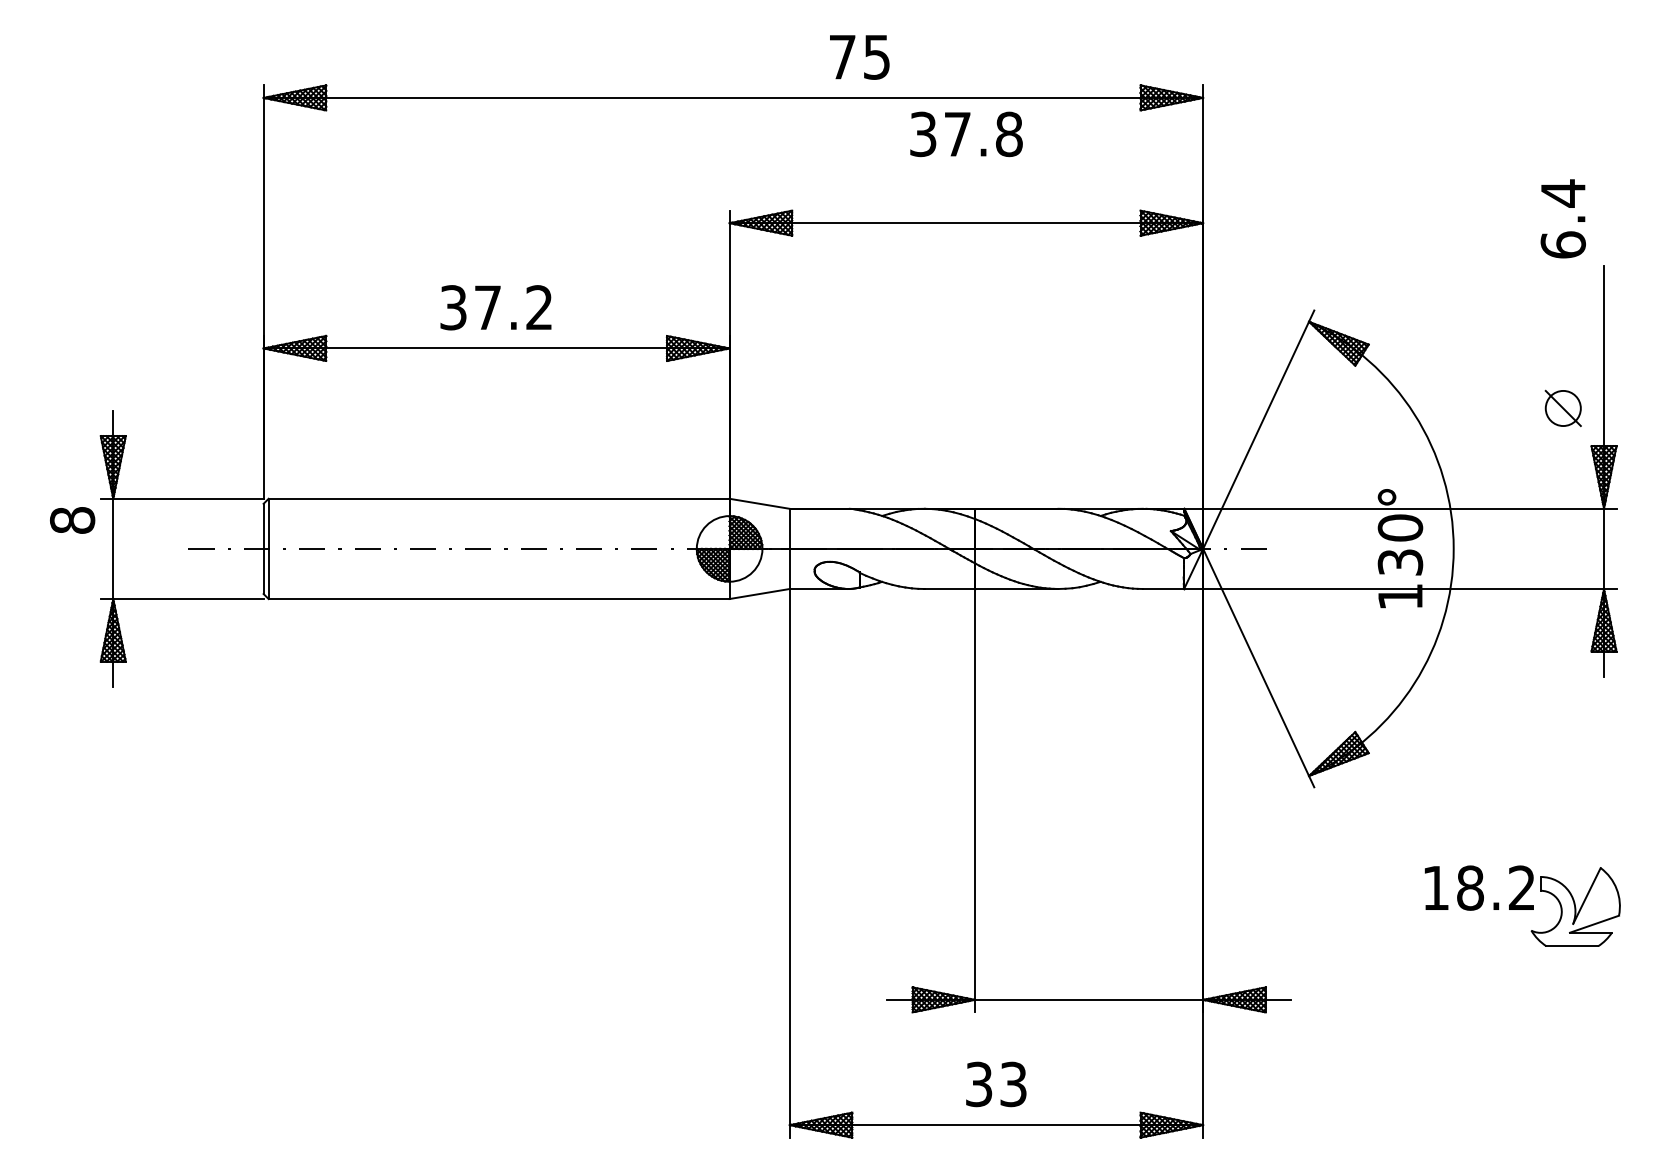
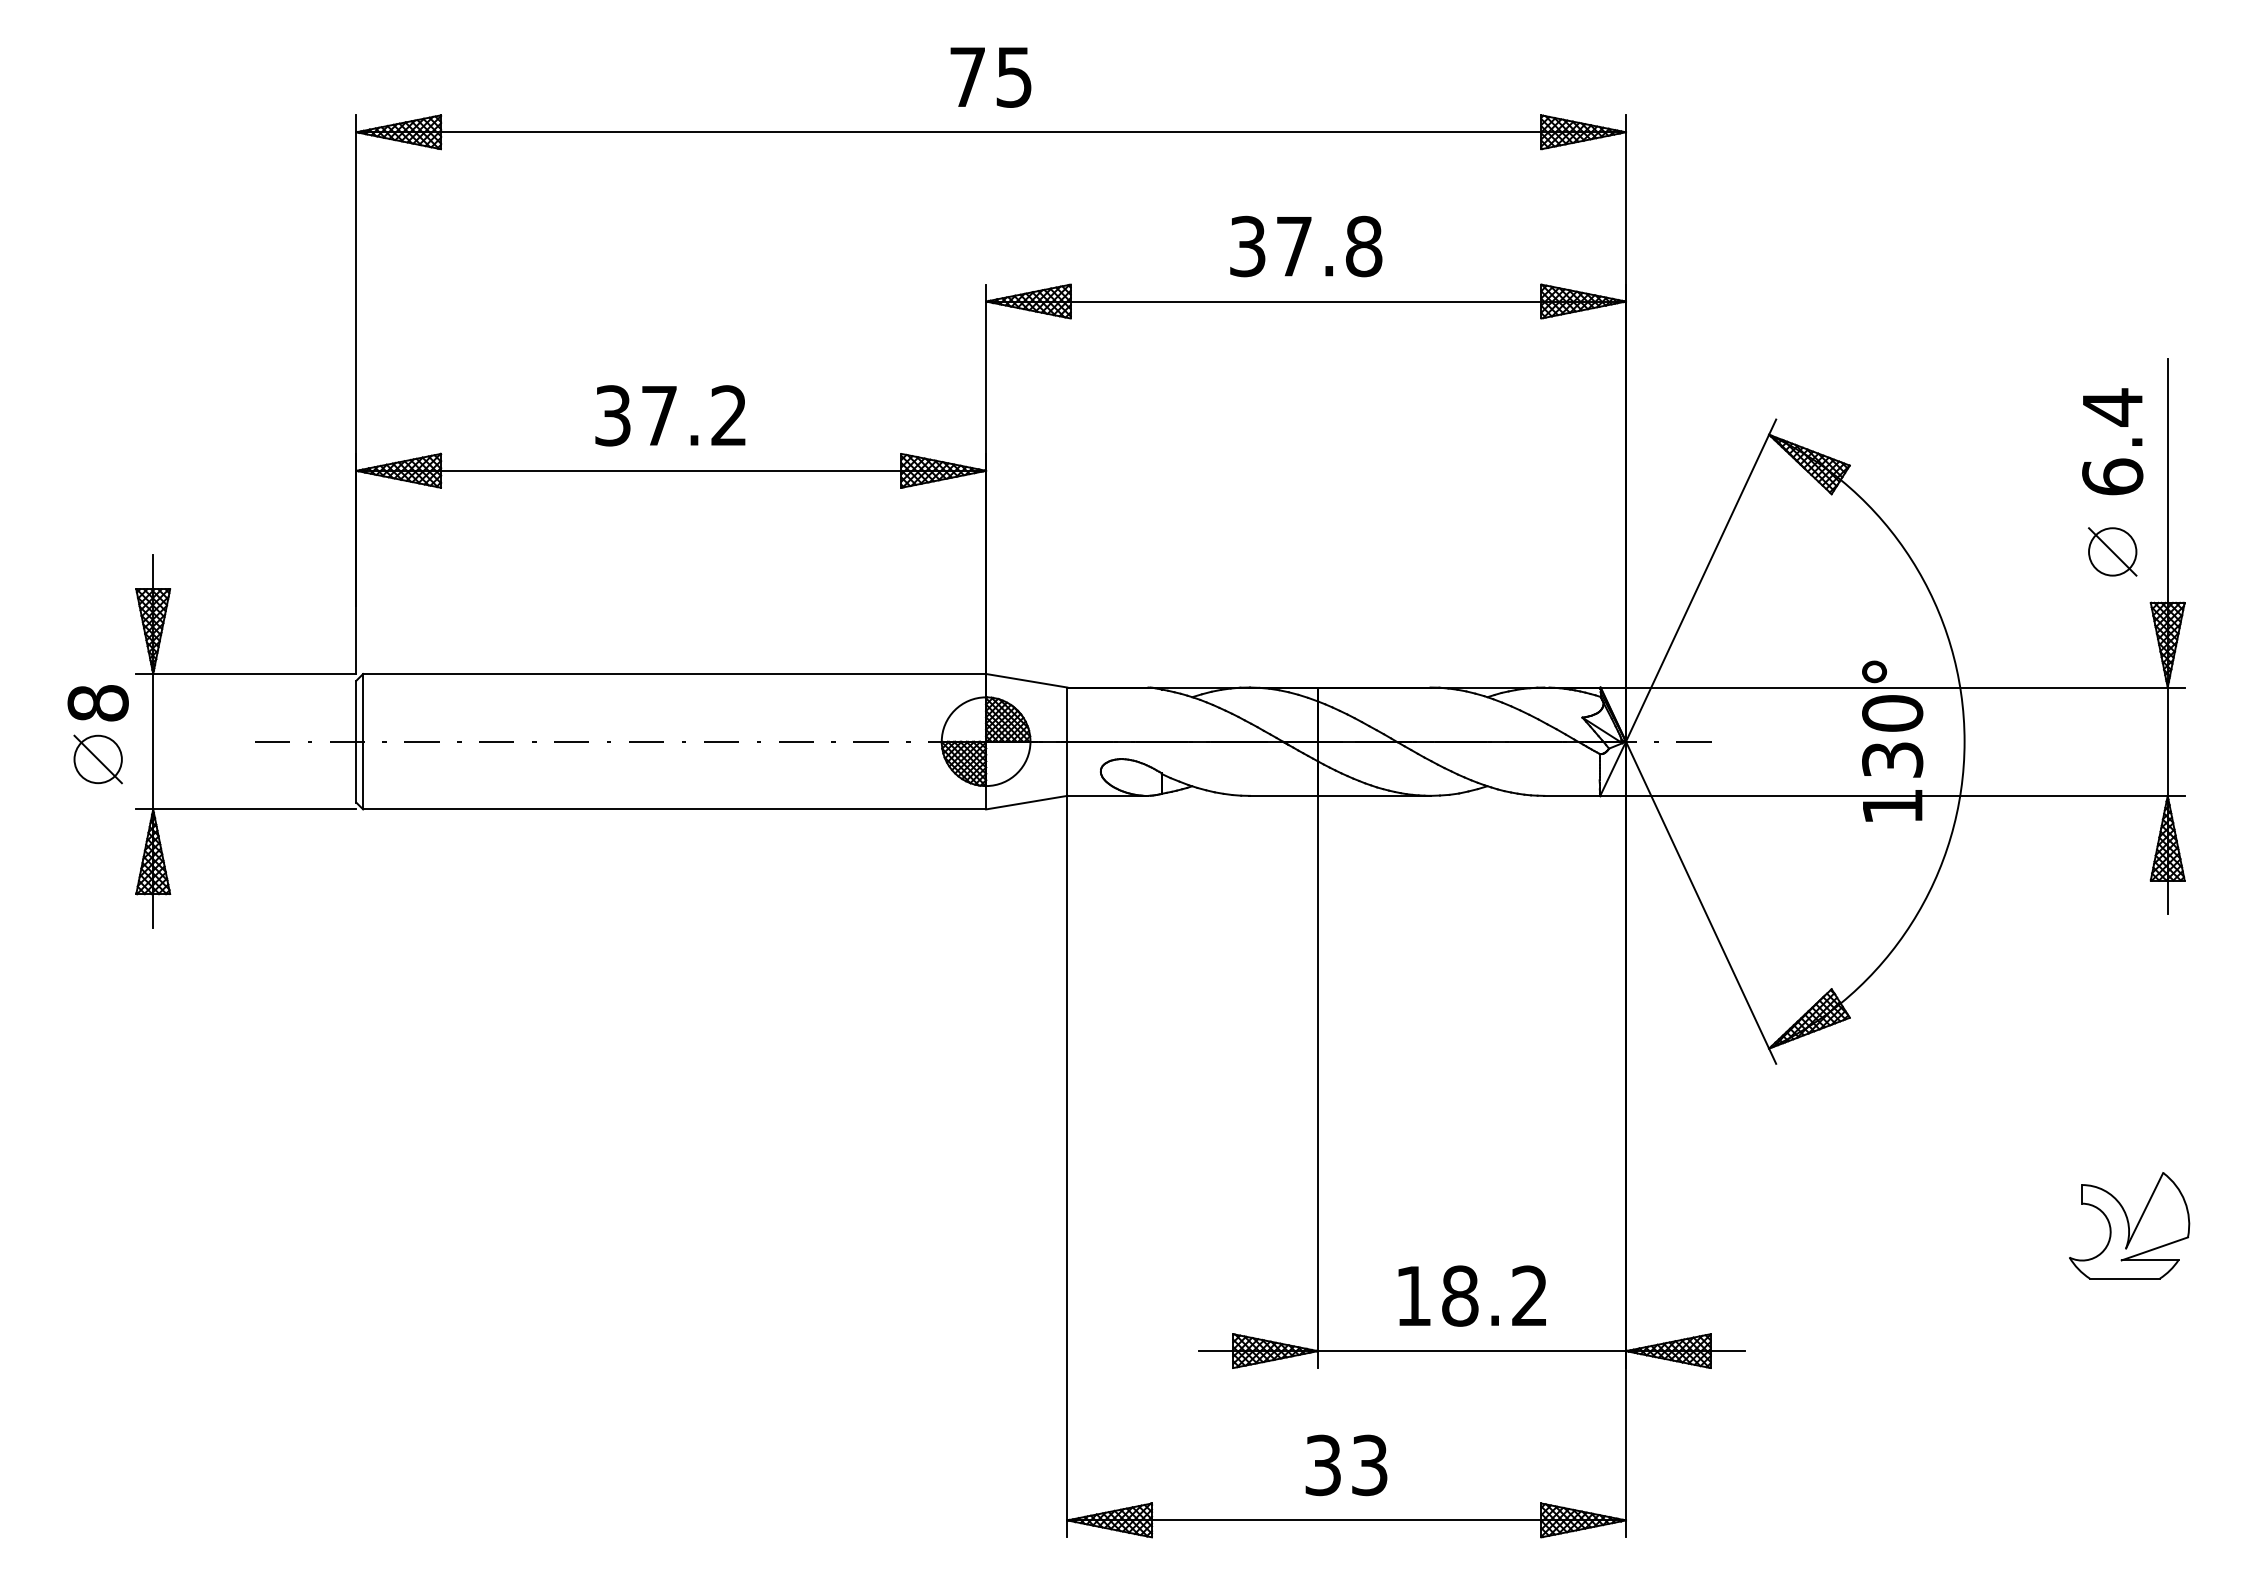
text: (859, 57) -> (990, 77), moved
text: (966, 134) -> (1306, 246), moved
text: (1563, 218) -> (2112, 441), moved
part: (72, 562) -> (97, 759), added
text: (1478, 887) -> (1471, 1295), moved

